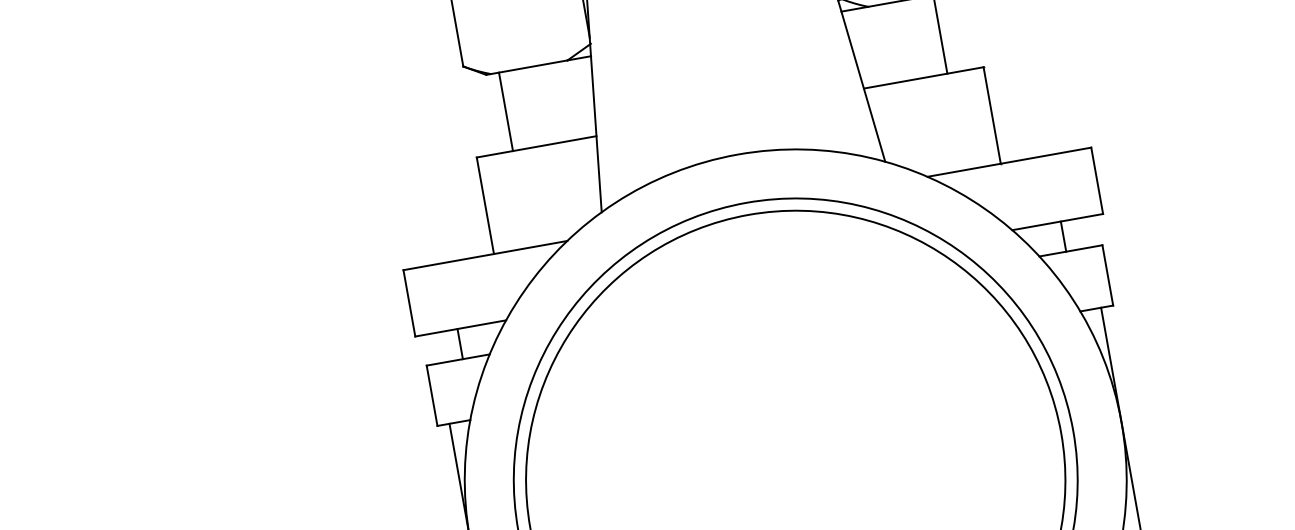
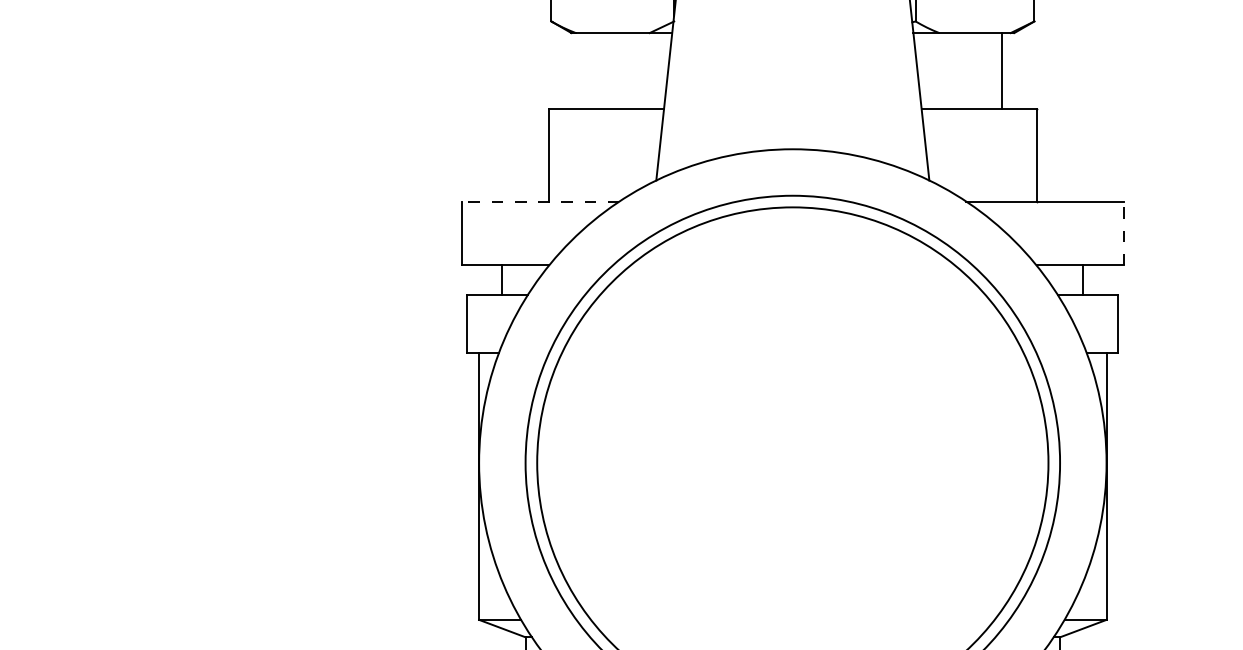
line: (505, 111) -> (583, 70), removed
line: (1097, 180) -> (1124, 233), solid -> dashed
line: (485, 255) -> (540, 201), solid -> dashed

